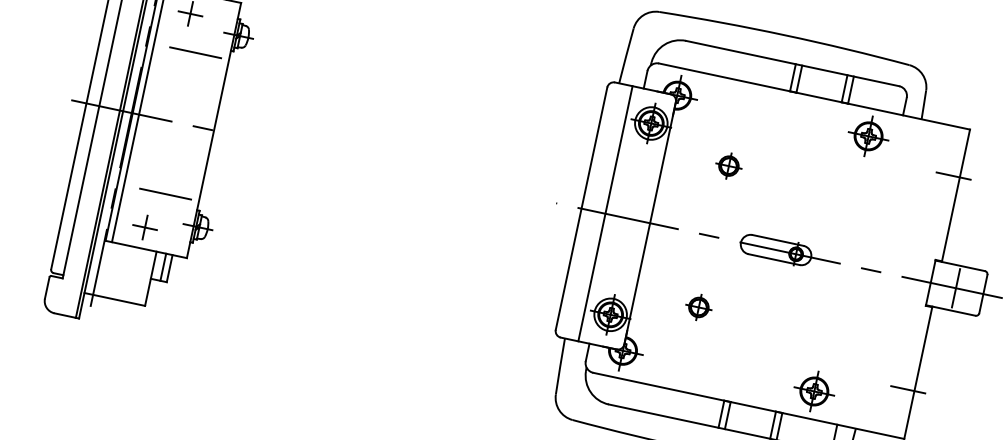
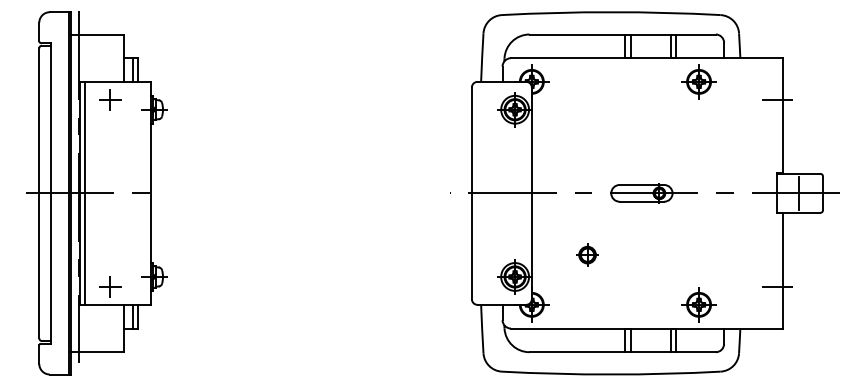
line: (195, 52) -> (121, 131), removed
part: (728, 165) -> (587, 131), removed
line: (165, 194) -> (121, 255), removed
line: (605, 212) -> (492, 192), removed

